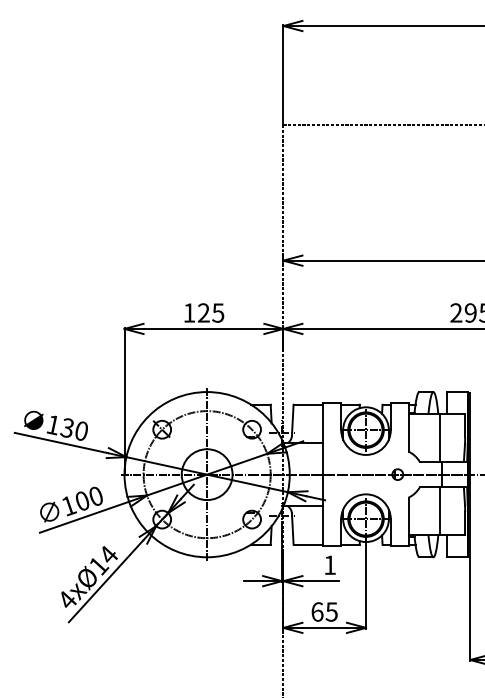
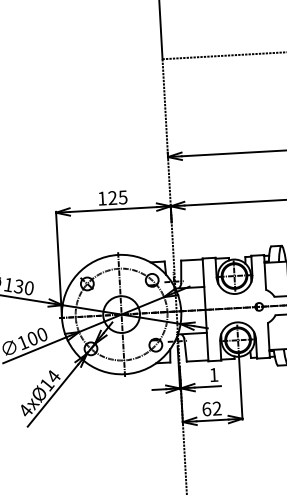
text: (331, 611) -> (216, 408), 65 -> 62

